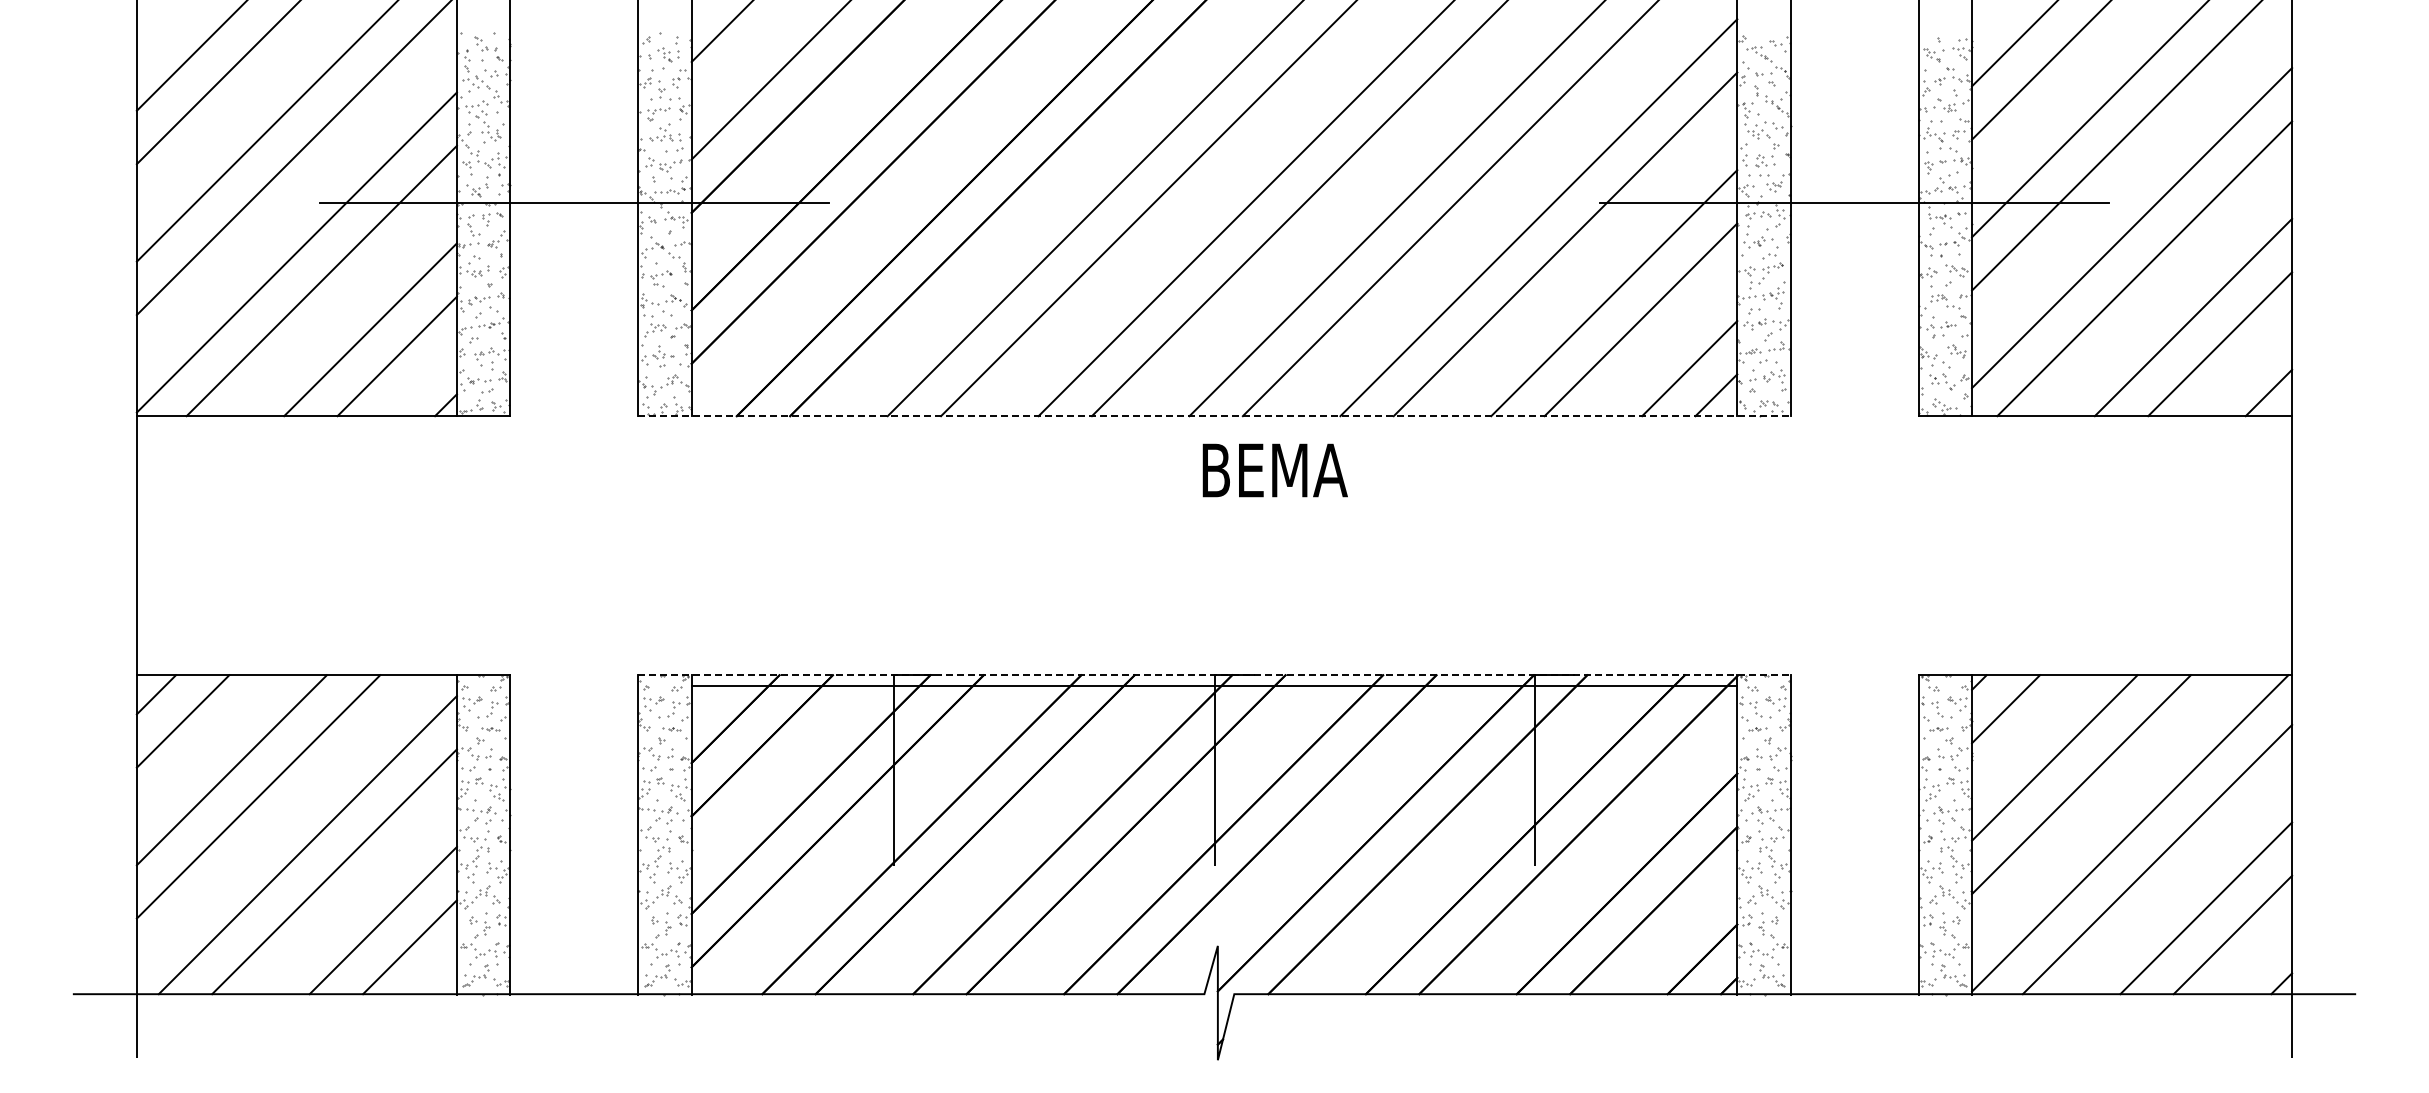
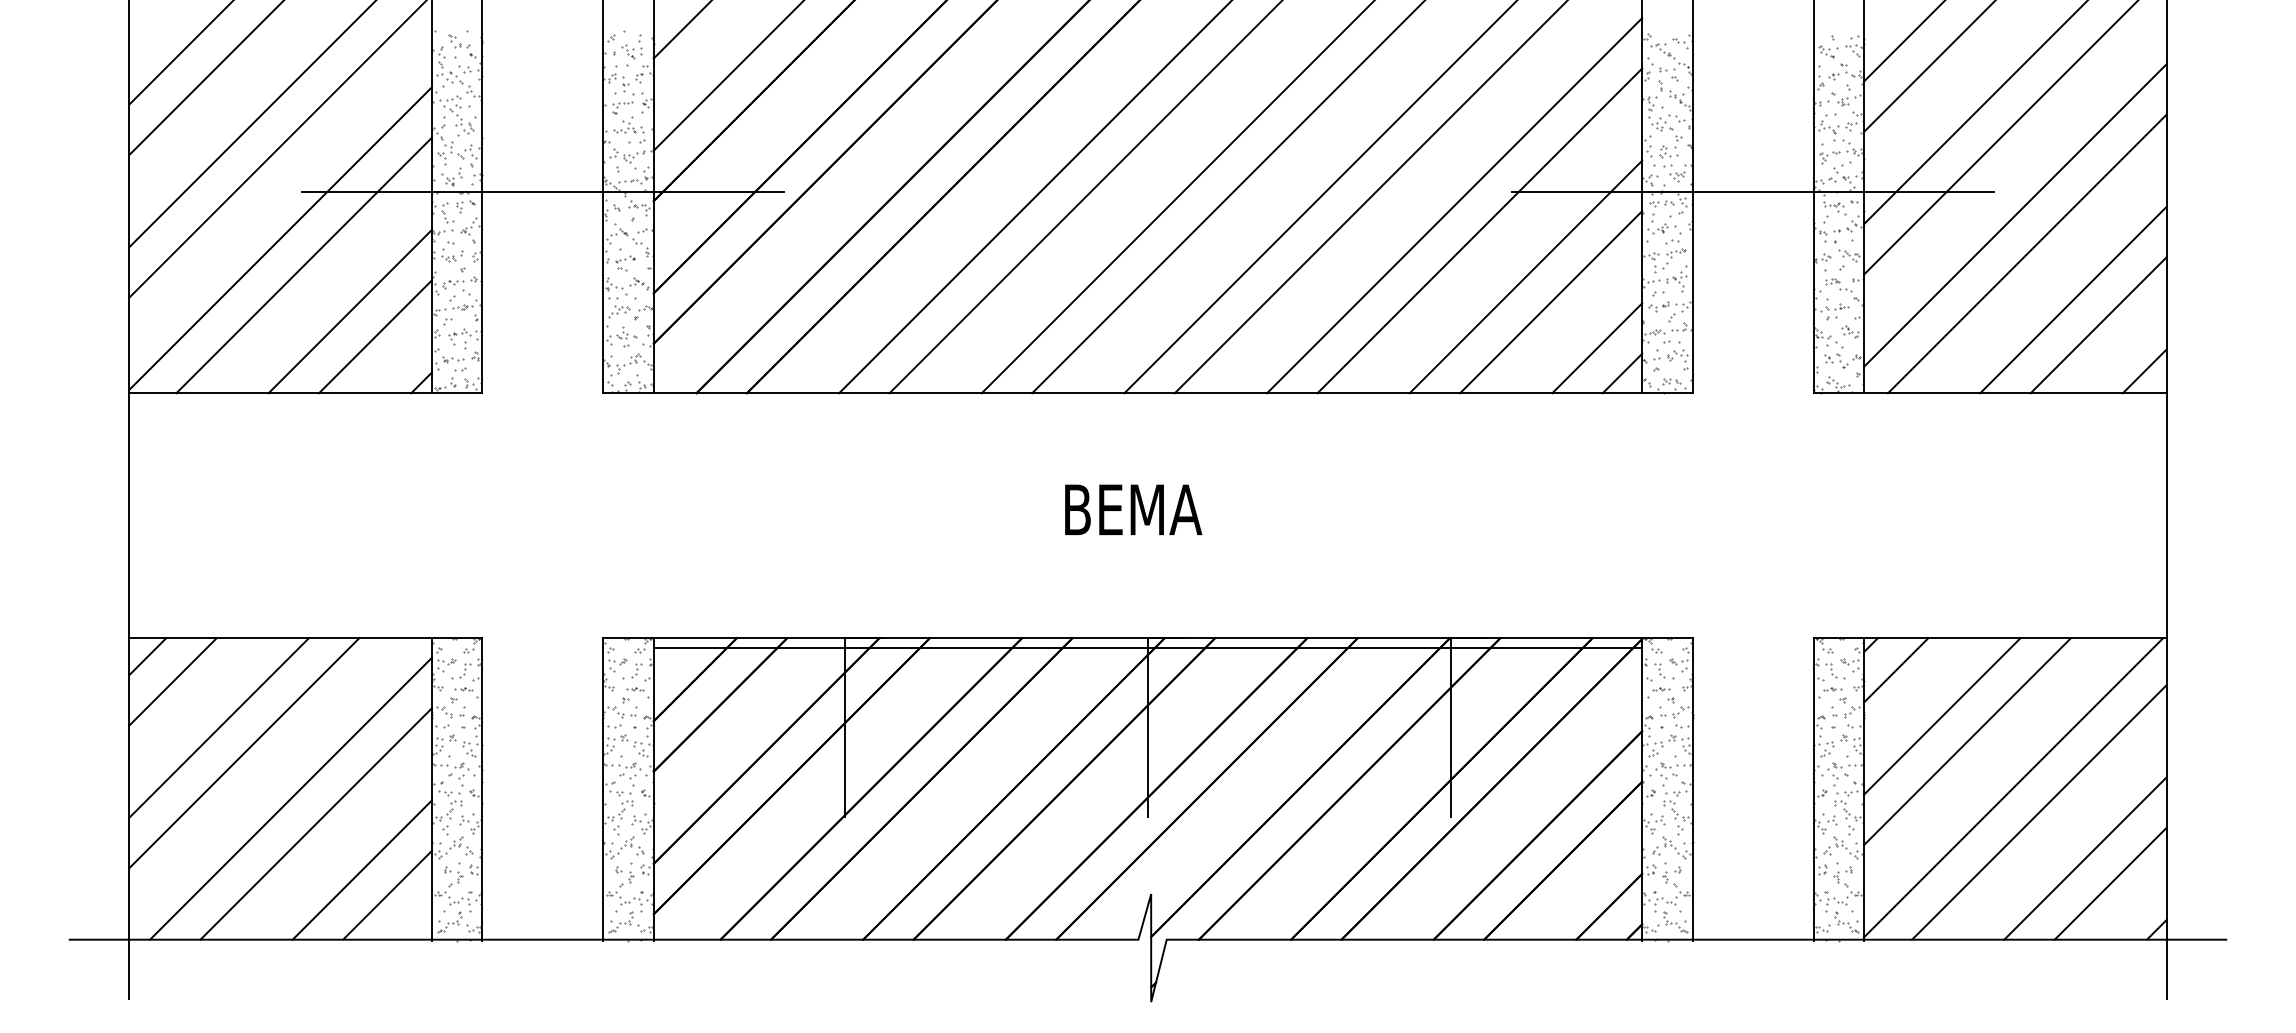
line: (1214, 416) -> (1148, 393), dashed -> solid
text: (1274, 470) -> (1132, 509), moved
line: (1214, 675) -> (1148, 638), dashed -> solid

